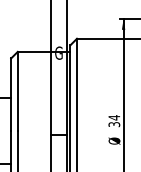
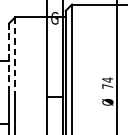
line: (17, 91) -> (15, 54), solid -> dashed
line: (11, 94) -> (9, 57), solid -> dashed
text: (114, 124) -> (107, 86), 34 -> 74

